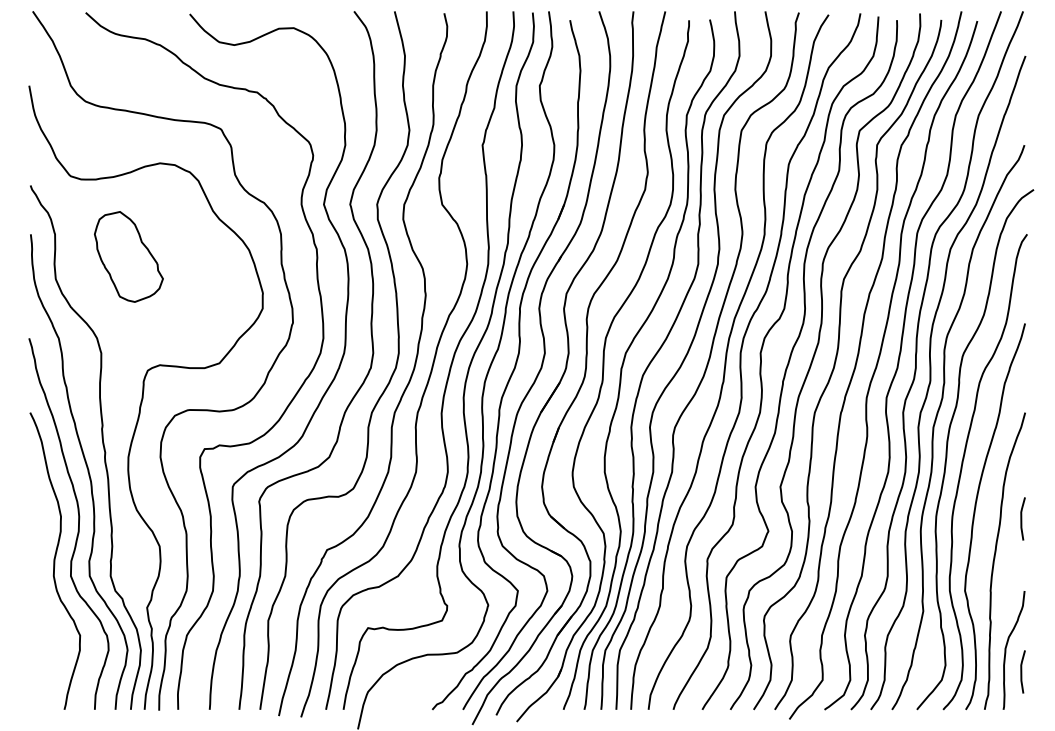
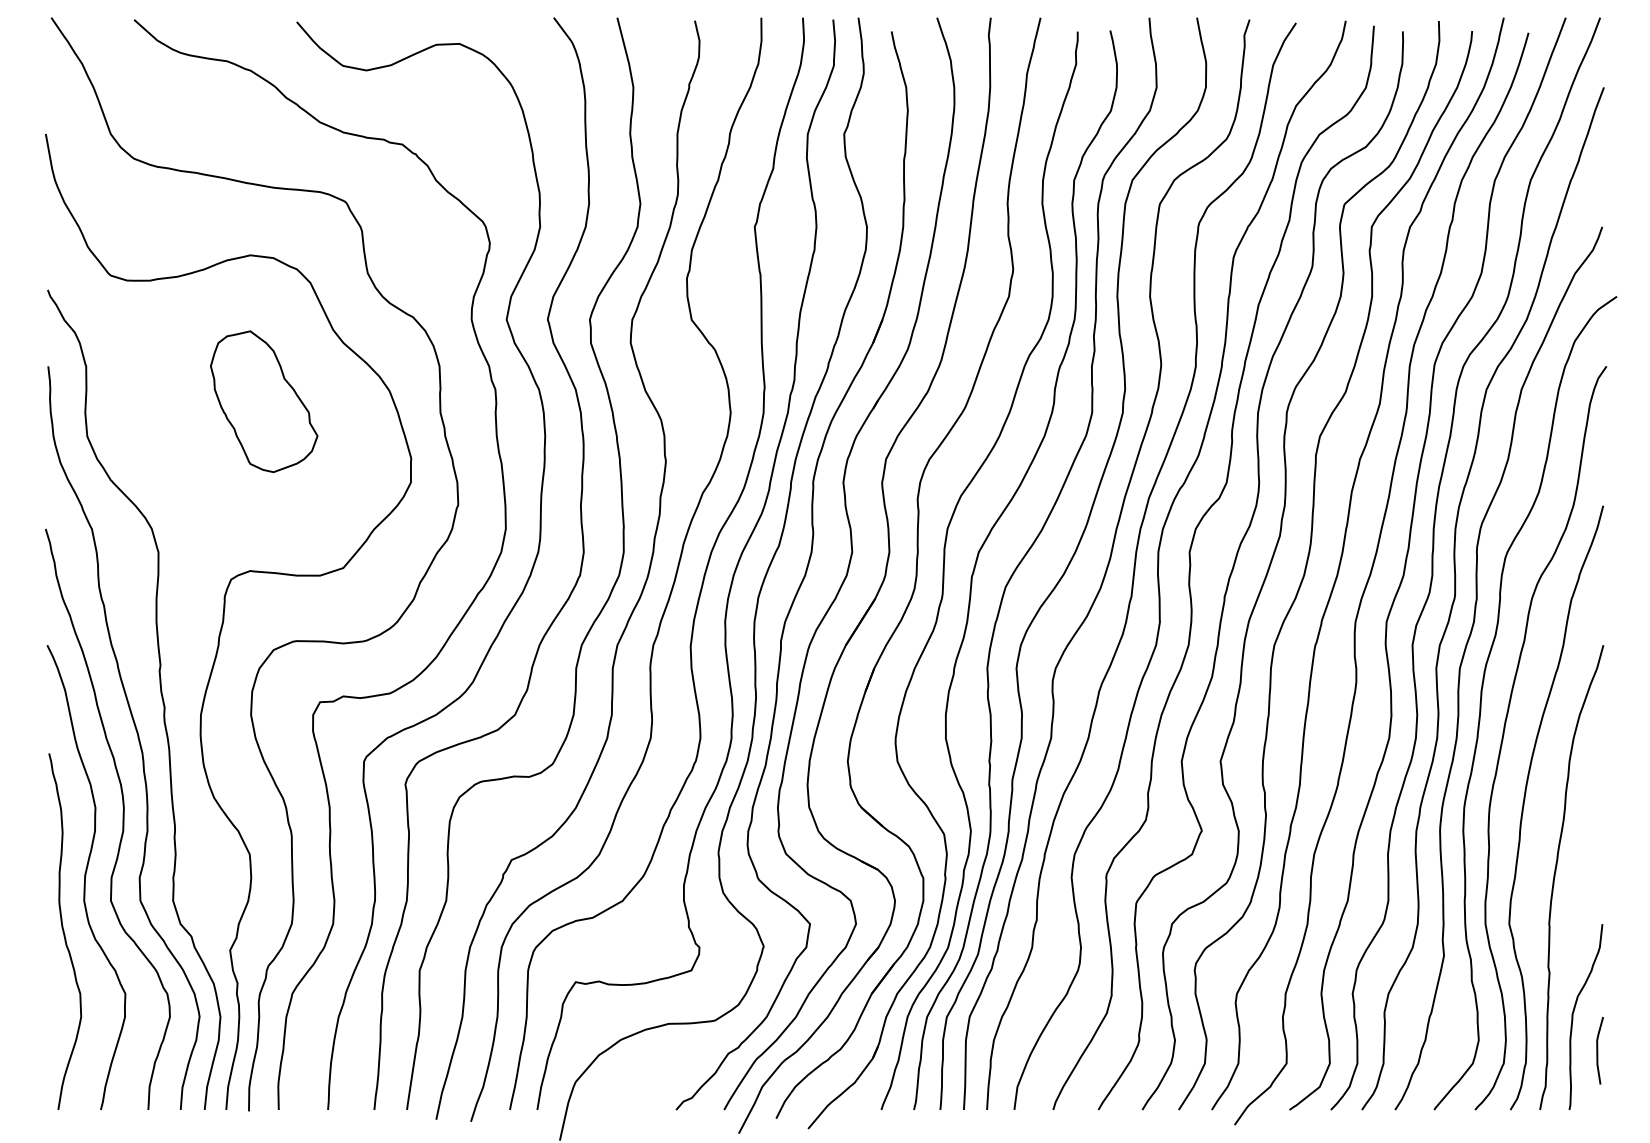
part: (128, 256) -> (263, 401), moved
line: (1022, 518) -> (1599, 810), removed
curve: (41, 595) -> (64, 931), added

